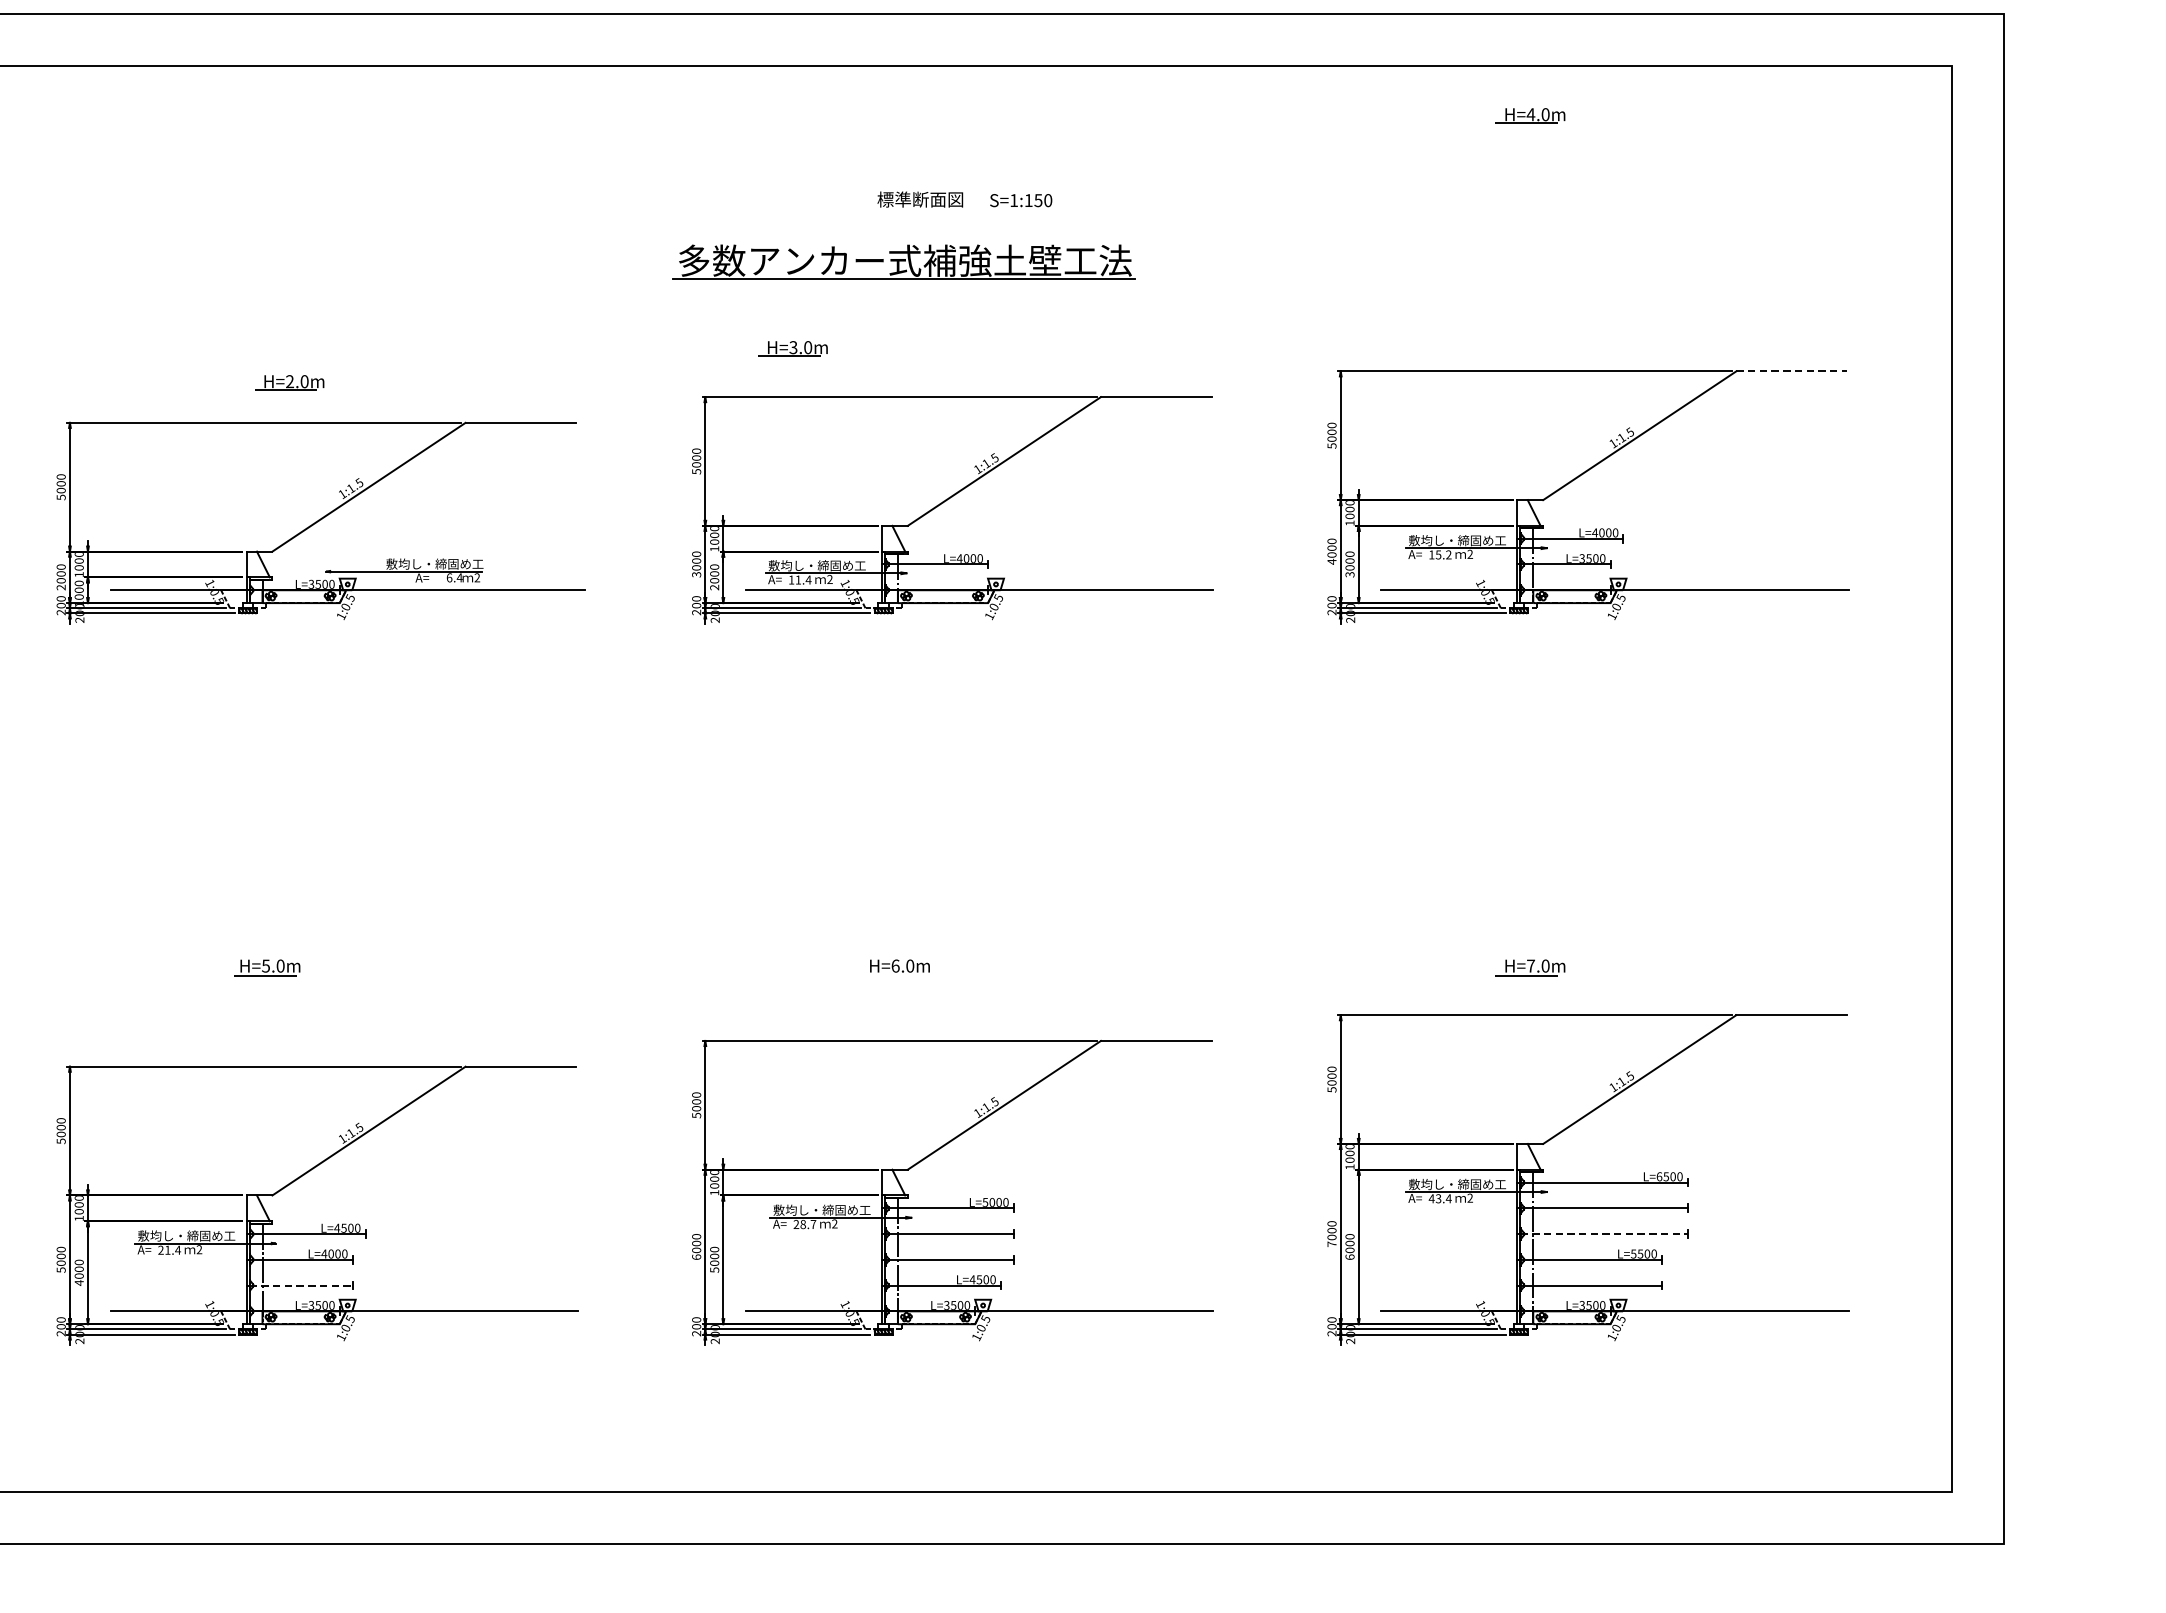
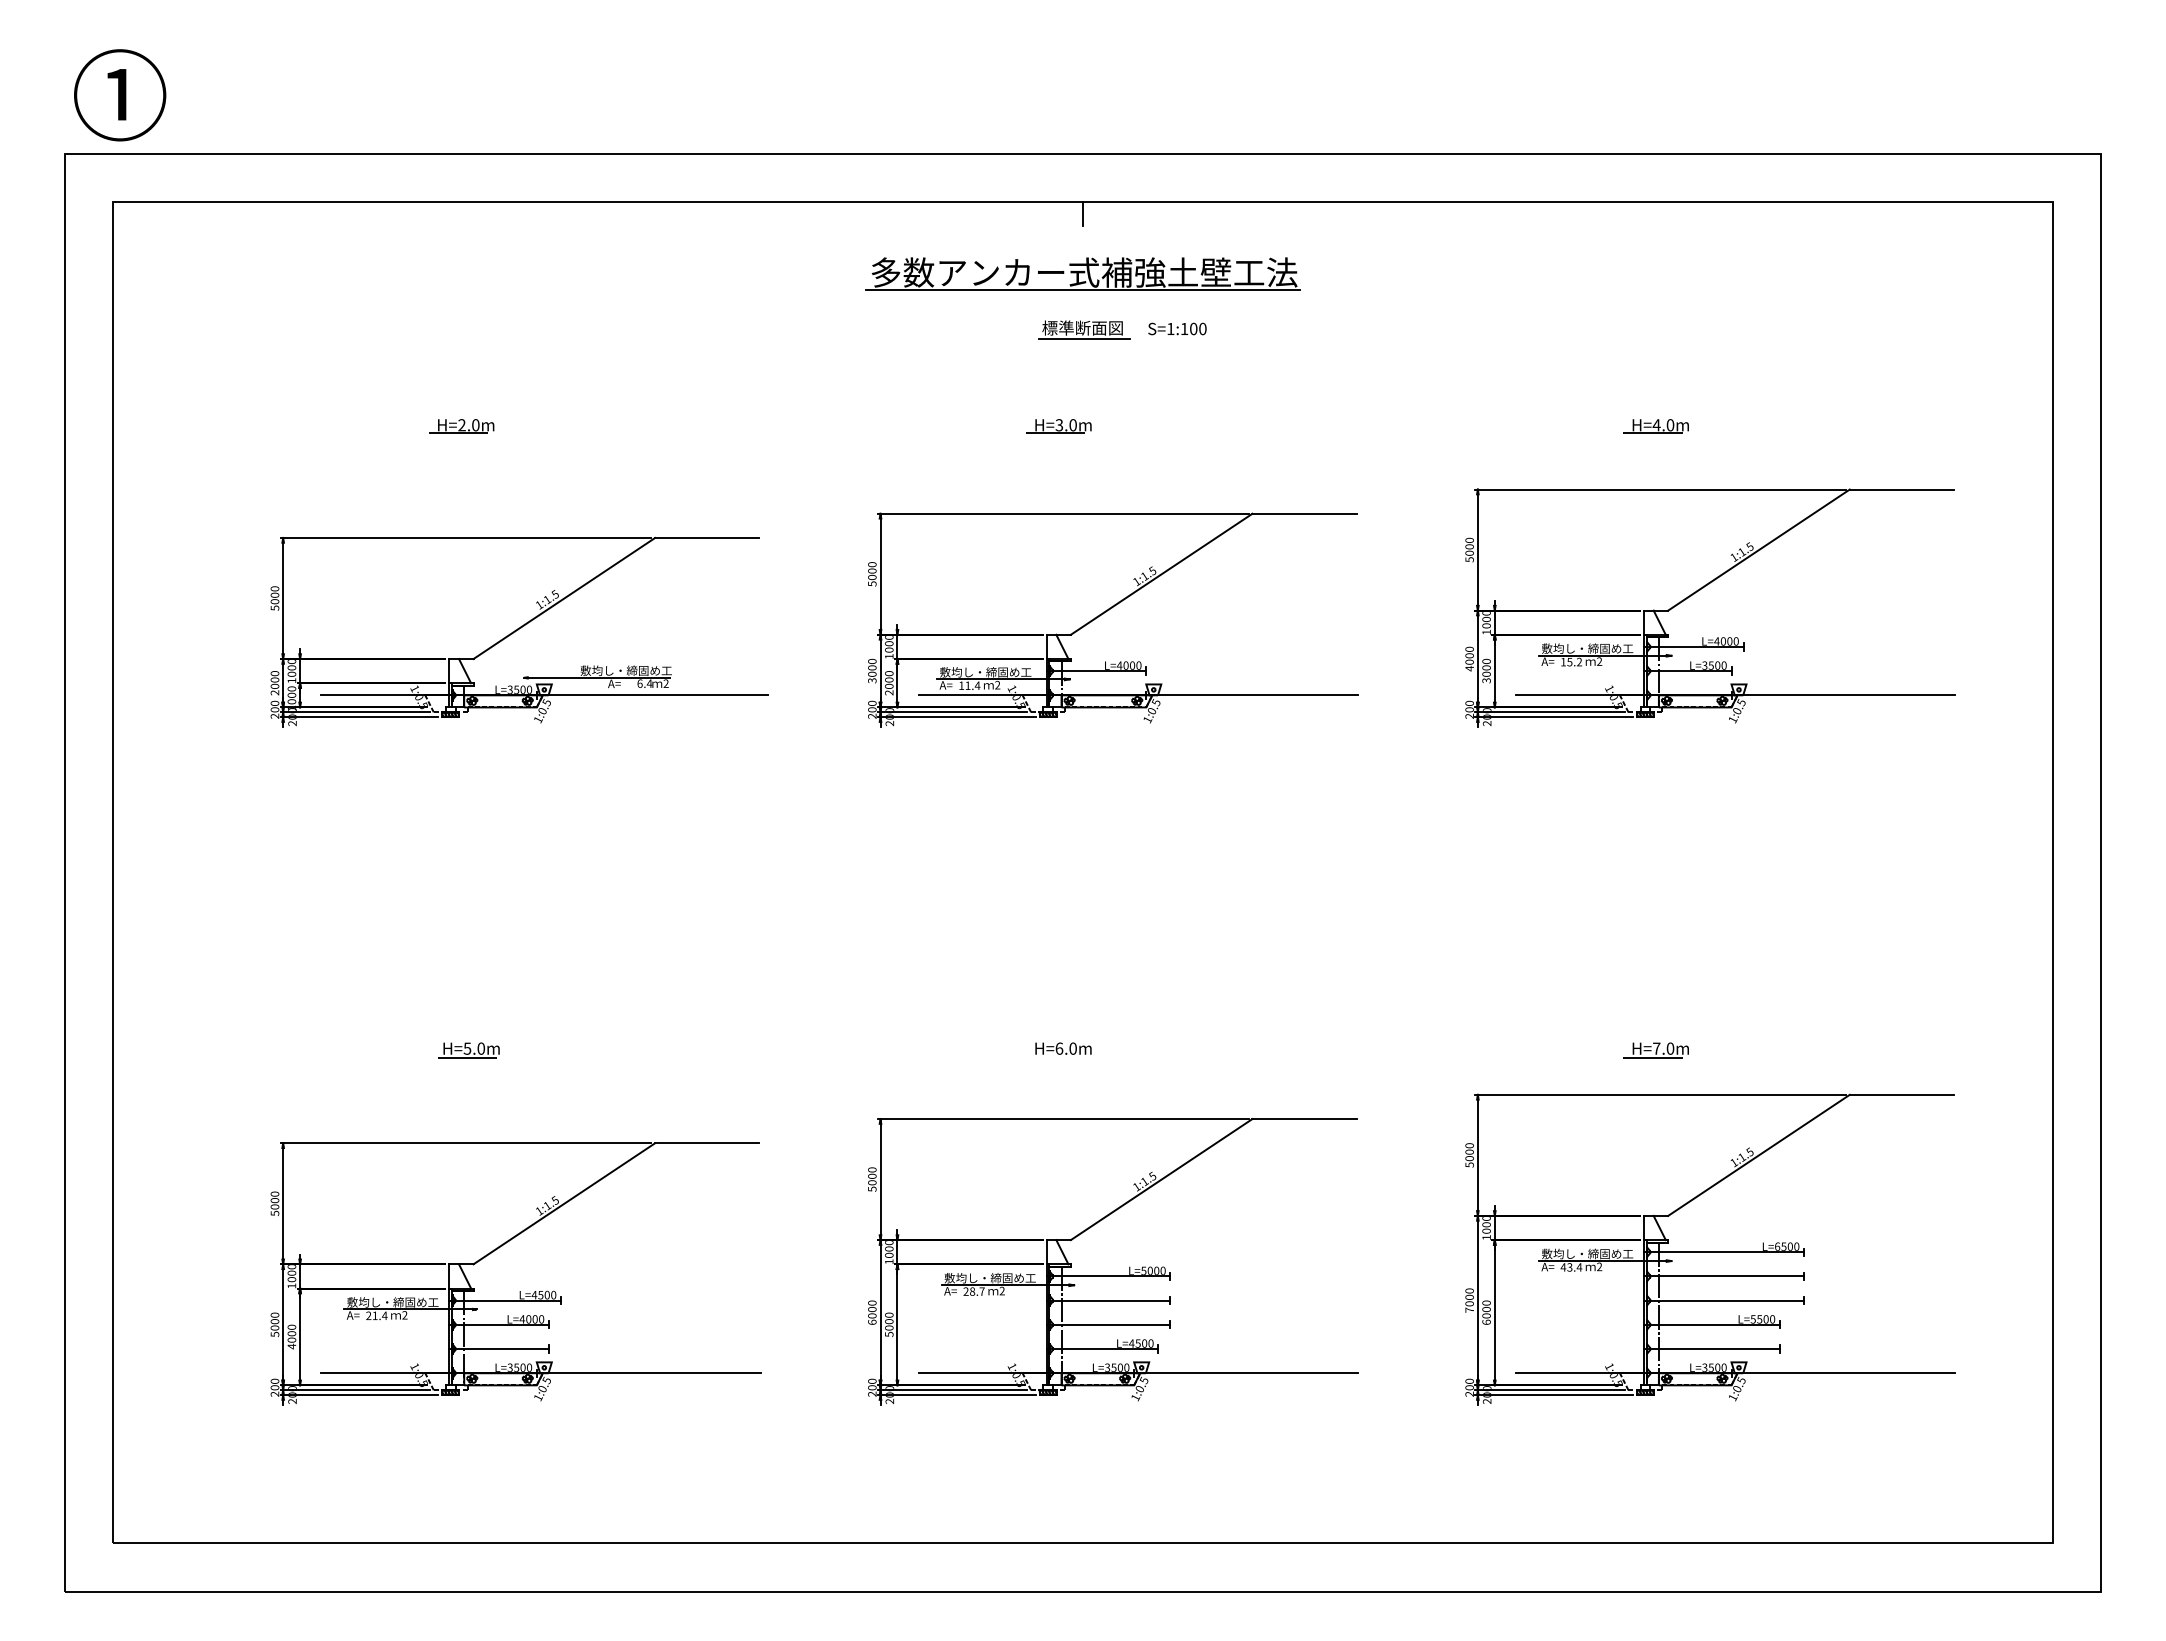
line: (921, 78) -> (1083, 214), added
part: (1529, 116) -> (1655, 426), moved
text: (1038, 200) -> (1193, 328), S=1:150 -> S=1:100
line: (921, 211) -> (1083, 339), added
part: (903, 261) -> (1082, 273), moved
part: (792, 348) -> (1058, 426), moved
line: (1792, 371) -> (1902, 489), dashed -> solid
part: (289, 382) -> (461, 426), moved
line: (1604, 1233) -> (1725, 1300), dashed -> solid
line: (302, 1286) -> (501, 1349), dashed -> solid

